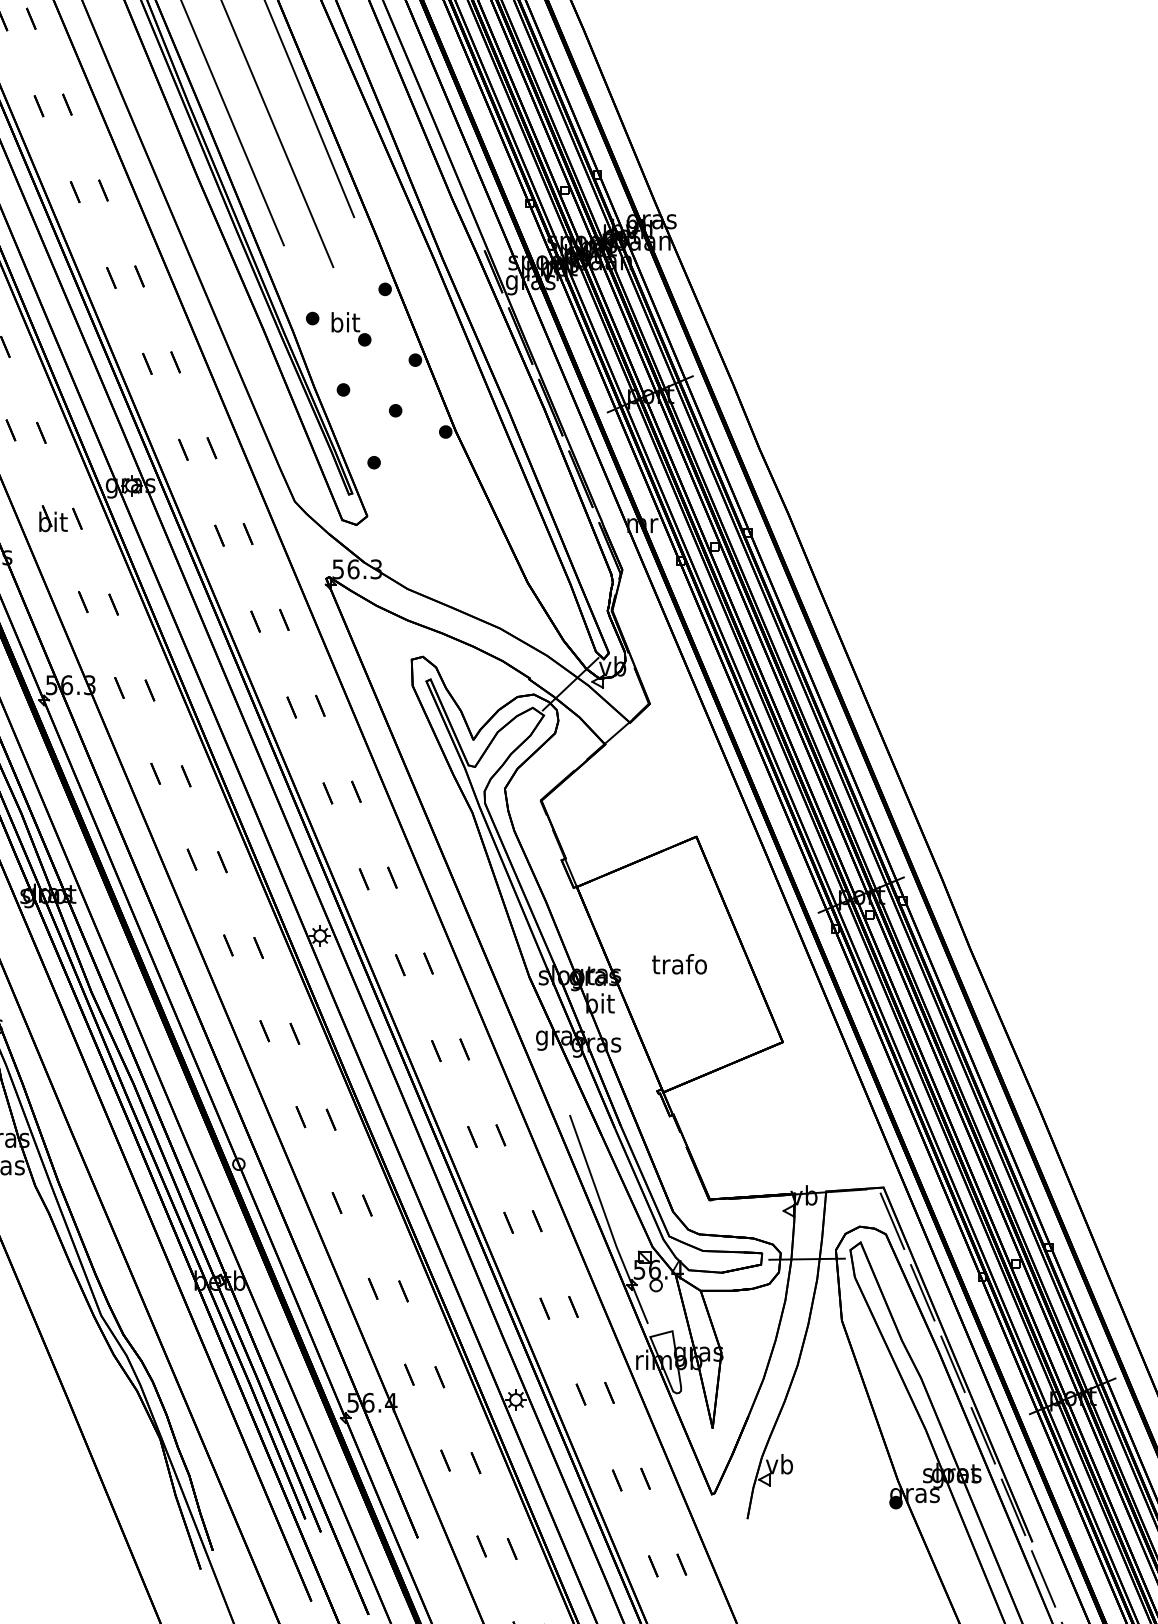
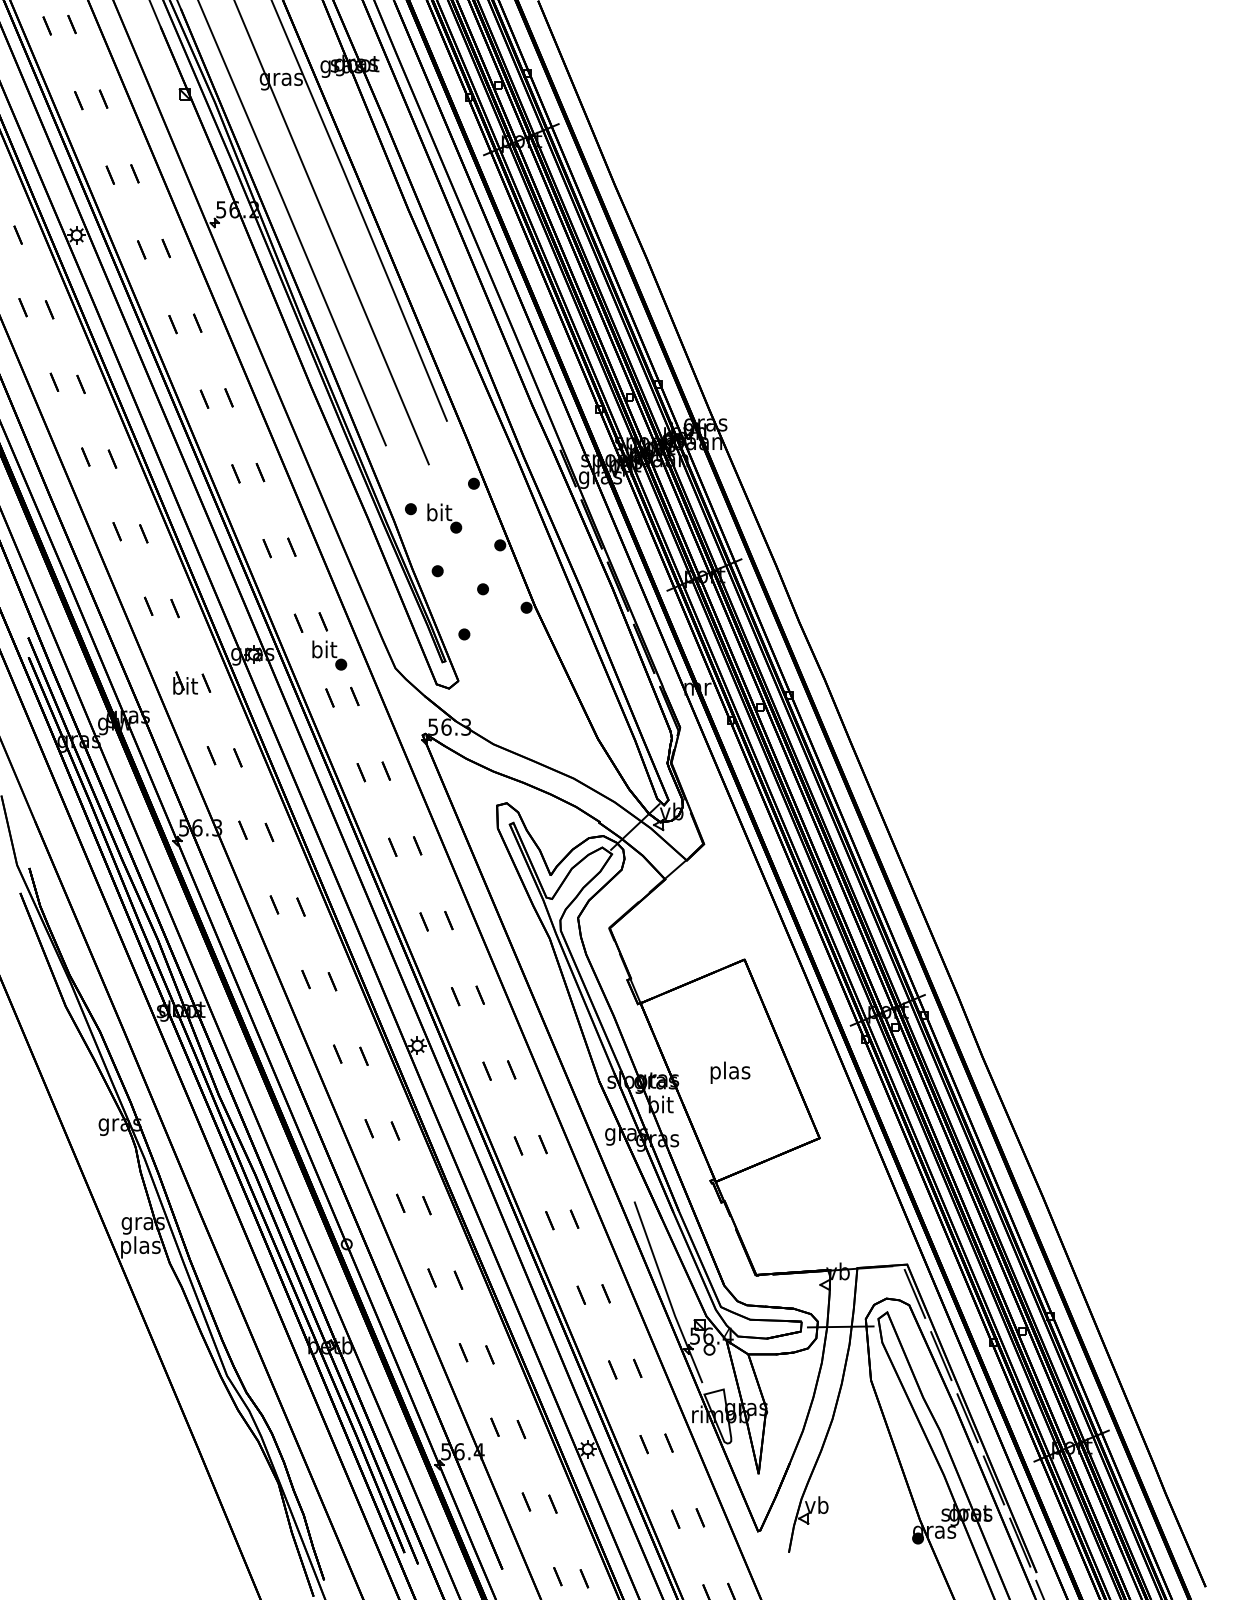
part: (218, 486) -> (329, 655), added
text: (679, 966) -> (729, 1072), trafo -> plas

